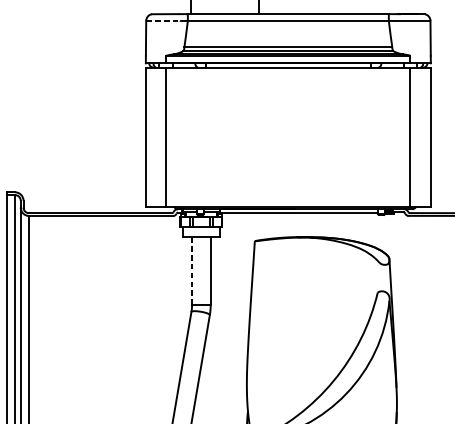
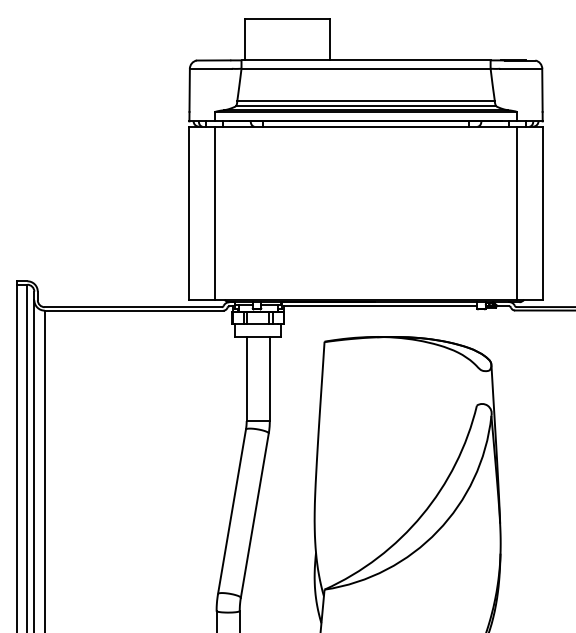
line: (162, 20) -> (210, 68), dashed -> solid
line: (191, 271) -> (246, 379), dashed -> solid

